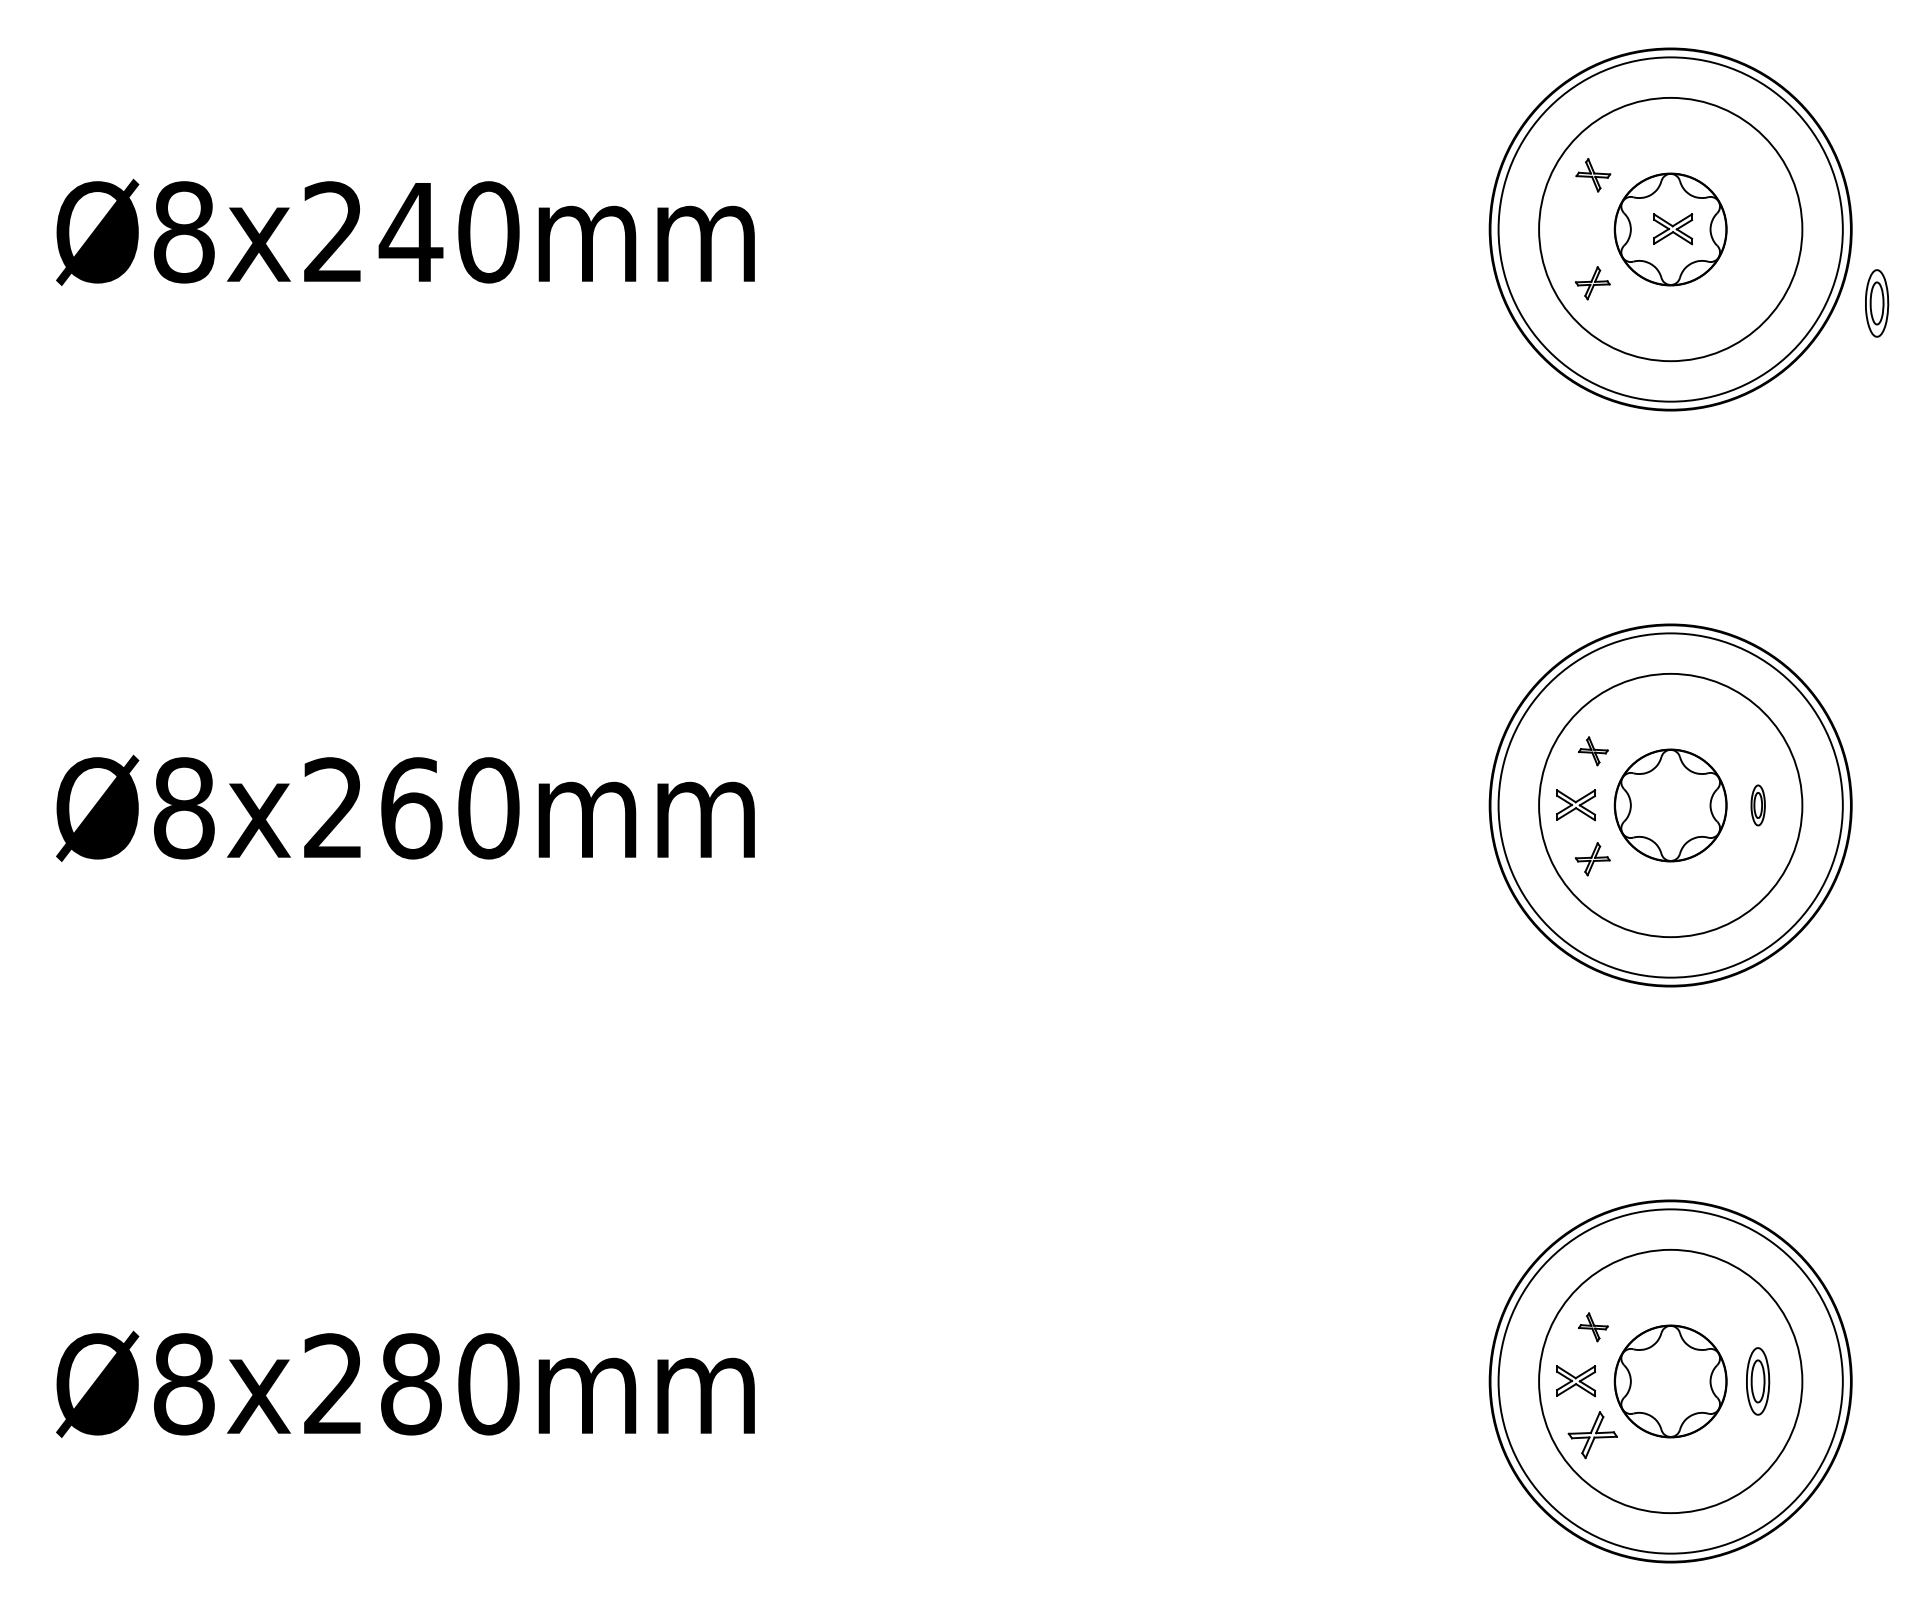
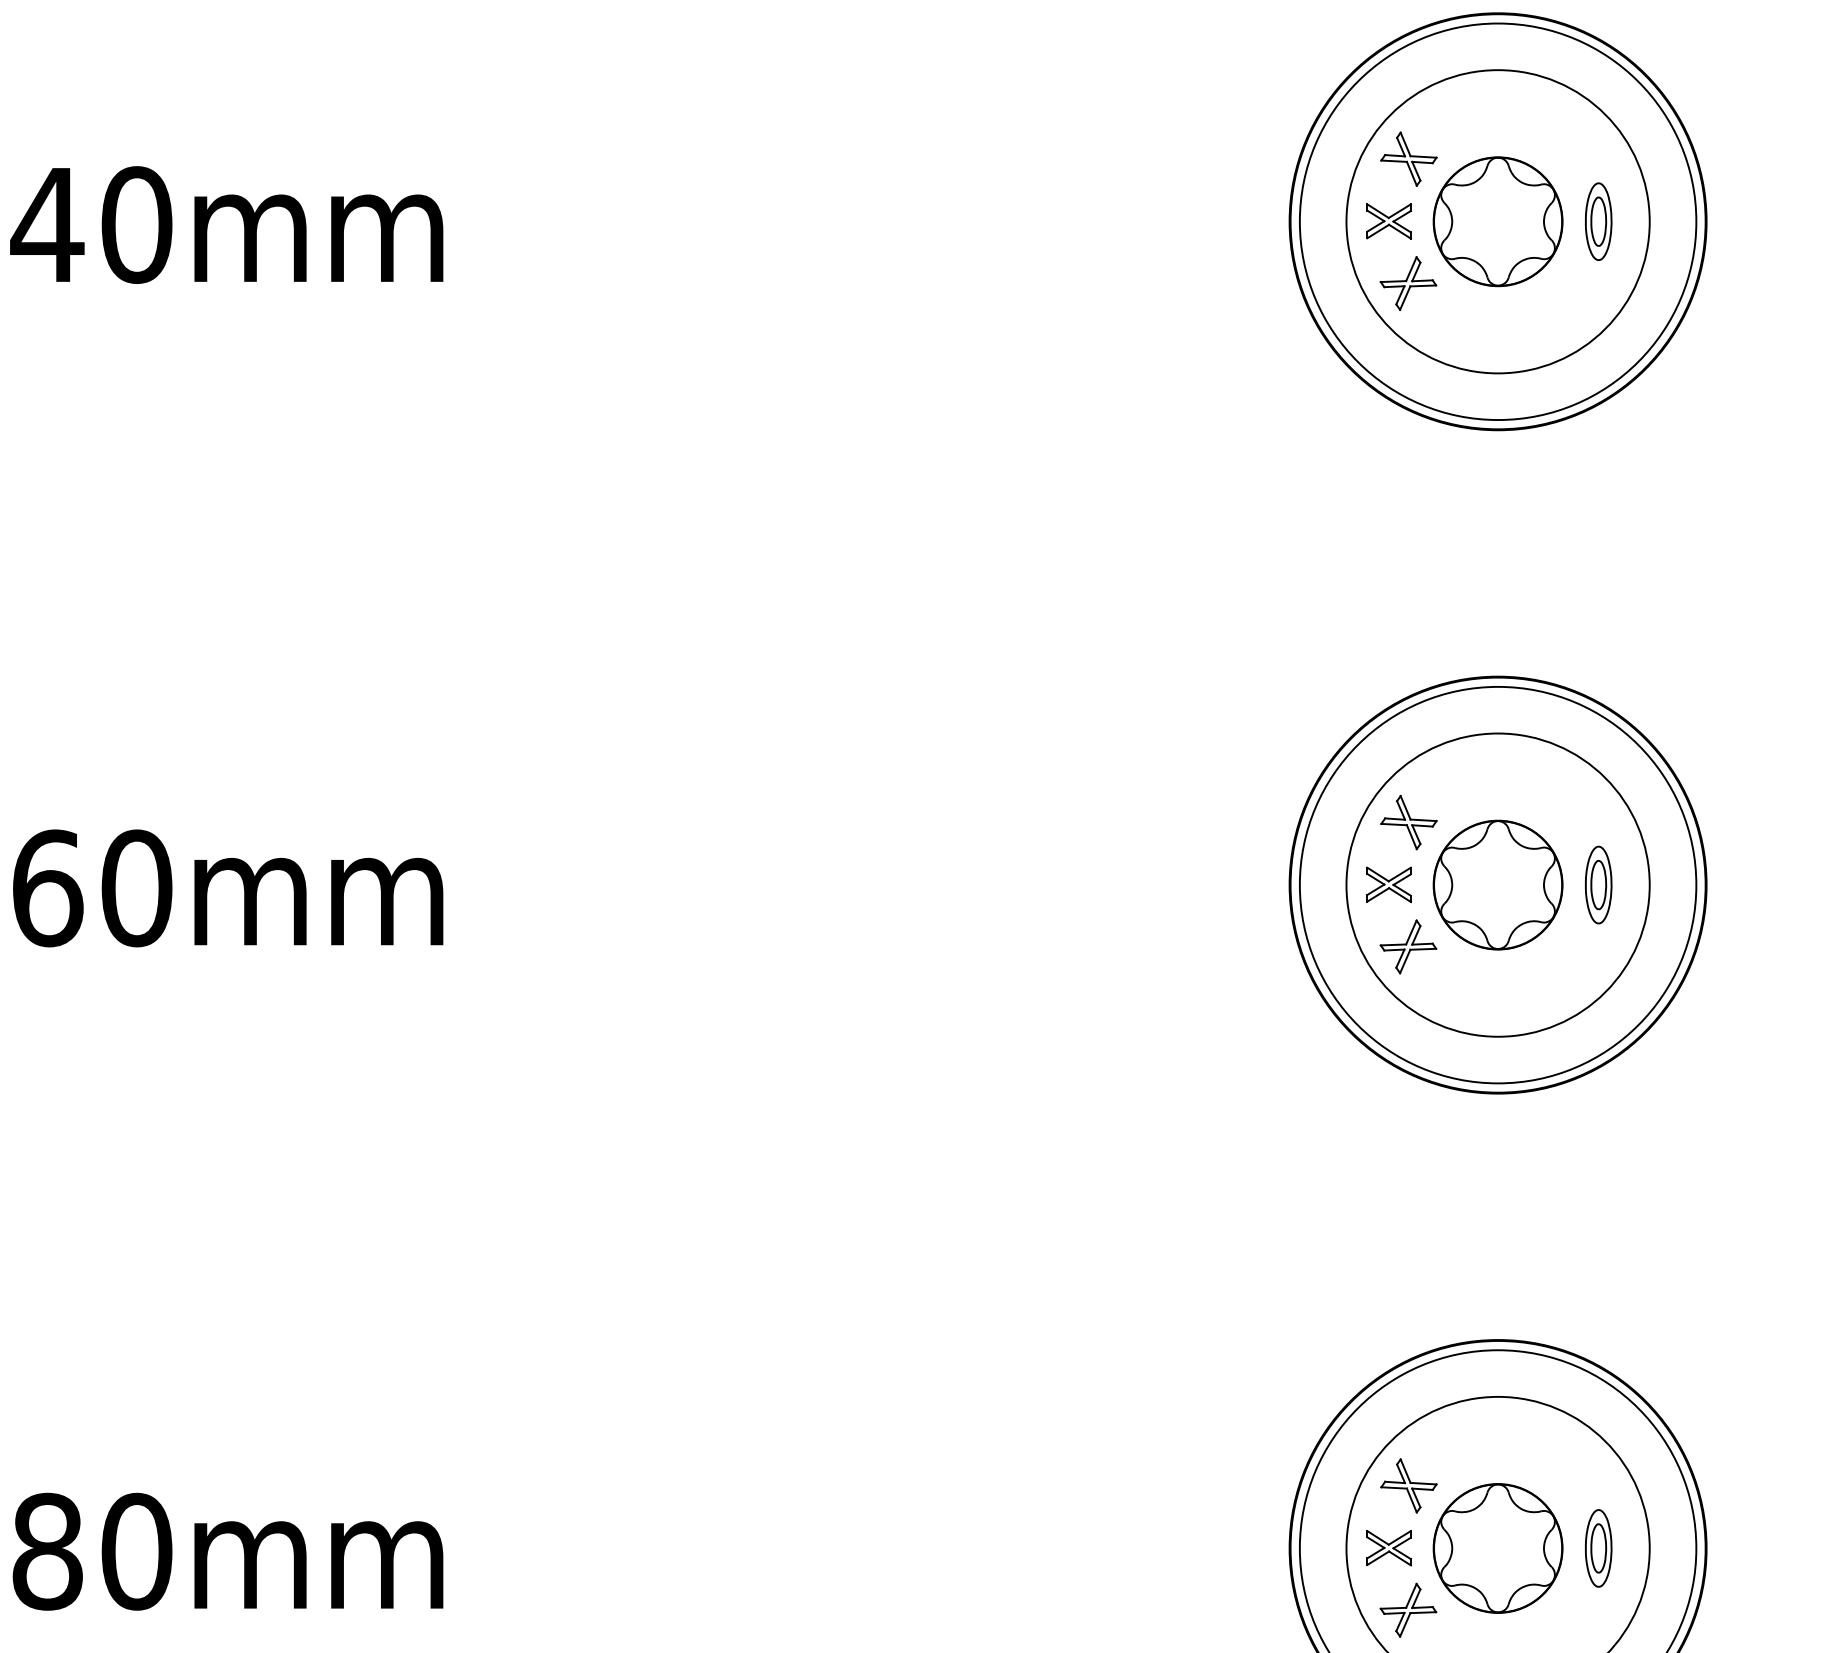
part: (1593, 175) -> (1409, 159), size x1.43
part: (1673, 229) -> (1389, 221), moved
part: (1592, 283) -> (1408, 283), size x1.43
part: (1877, 303) -> (1599, 221), moved
part: (1593, 751) -> (1409, 822), size x1.67
part: (1758, 805) -> (1599, 885), size x1.67
part: (1592, 859) -> (1408, 947), size x1.43
part: (1593, 1327) -> (1409, 1486), size x1.67

